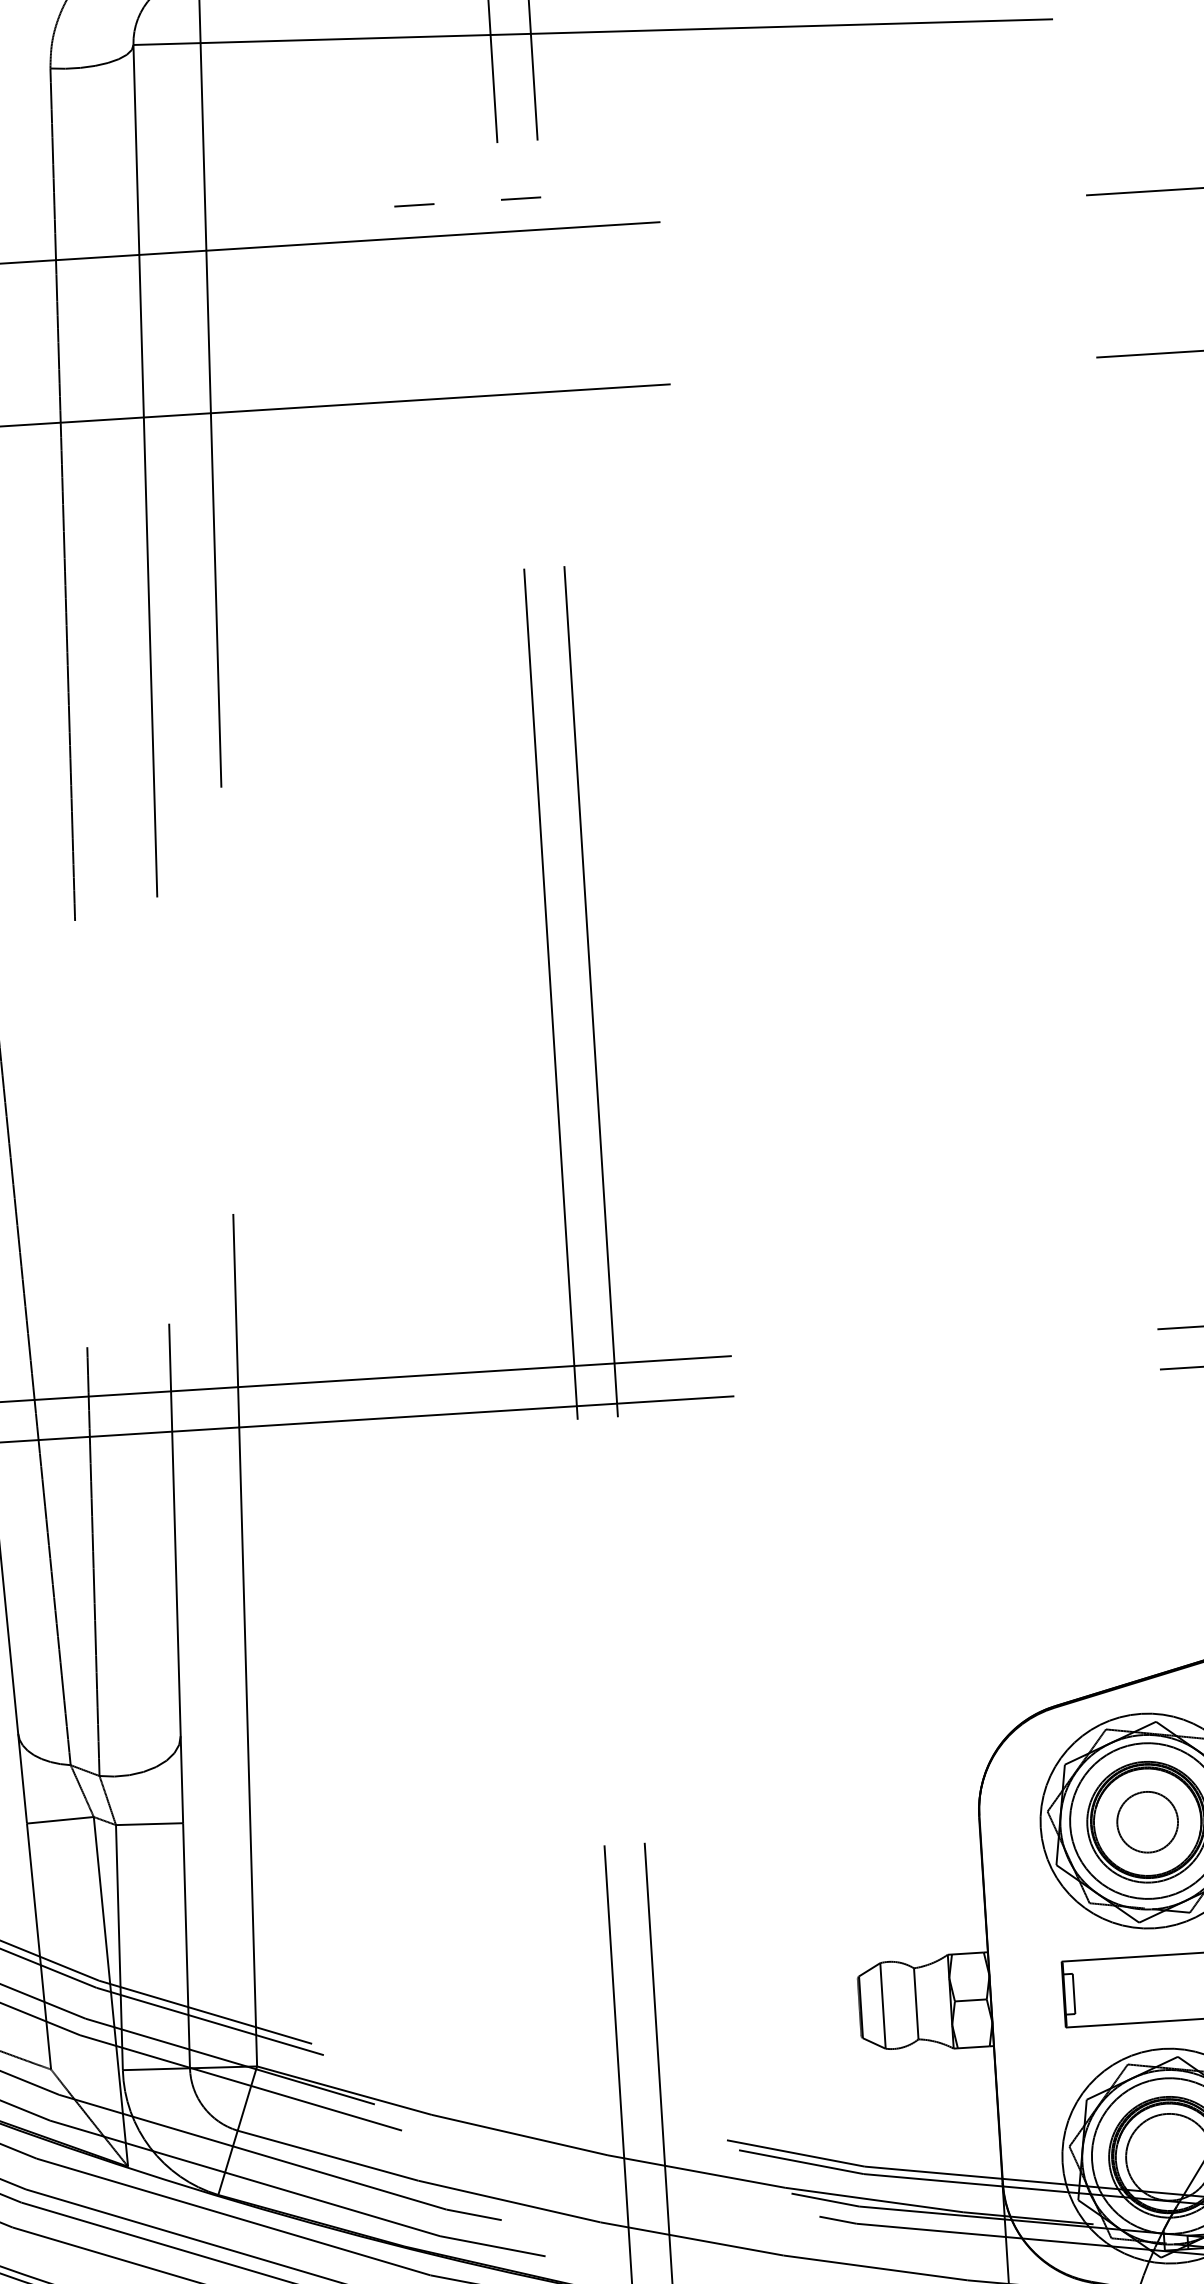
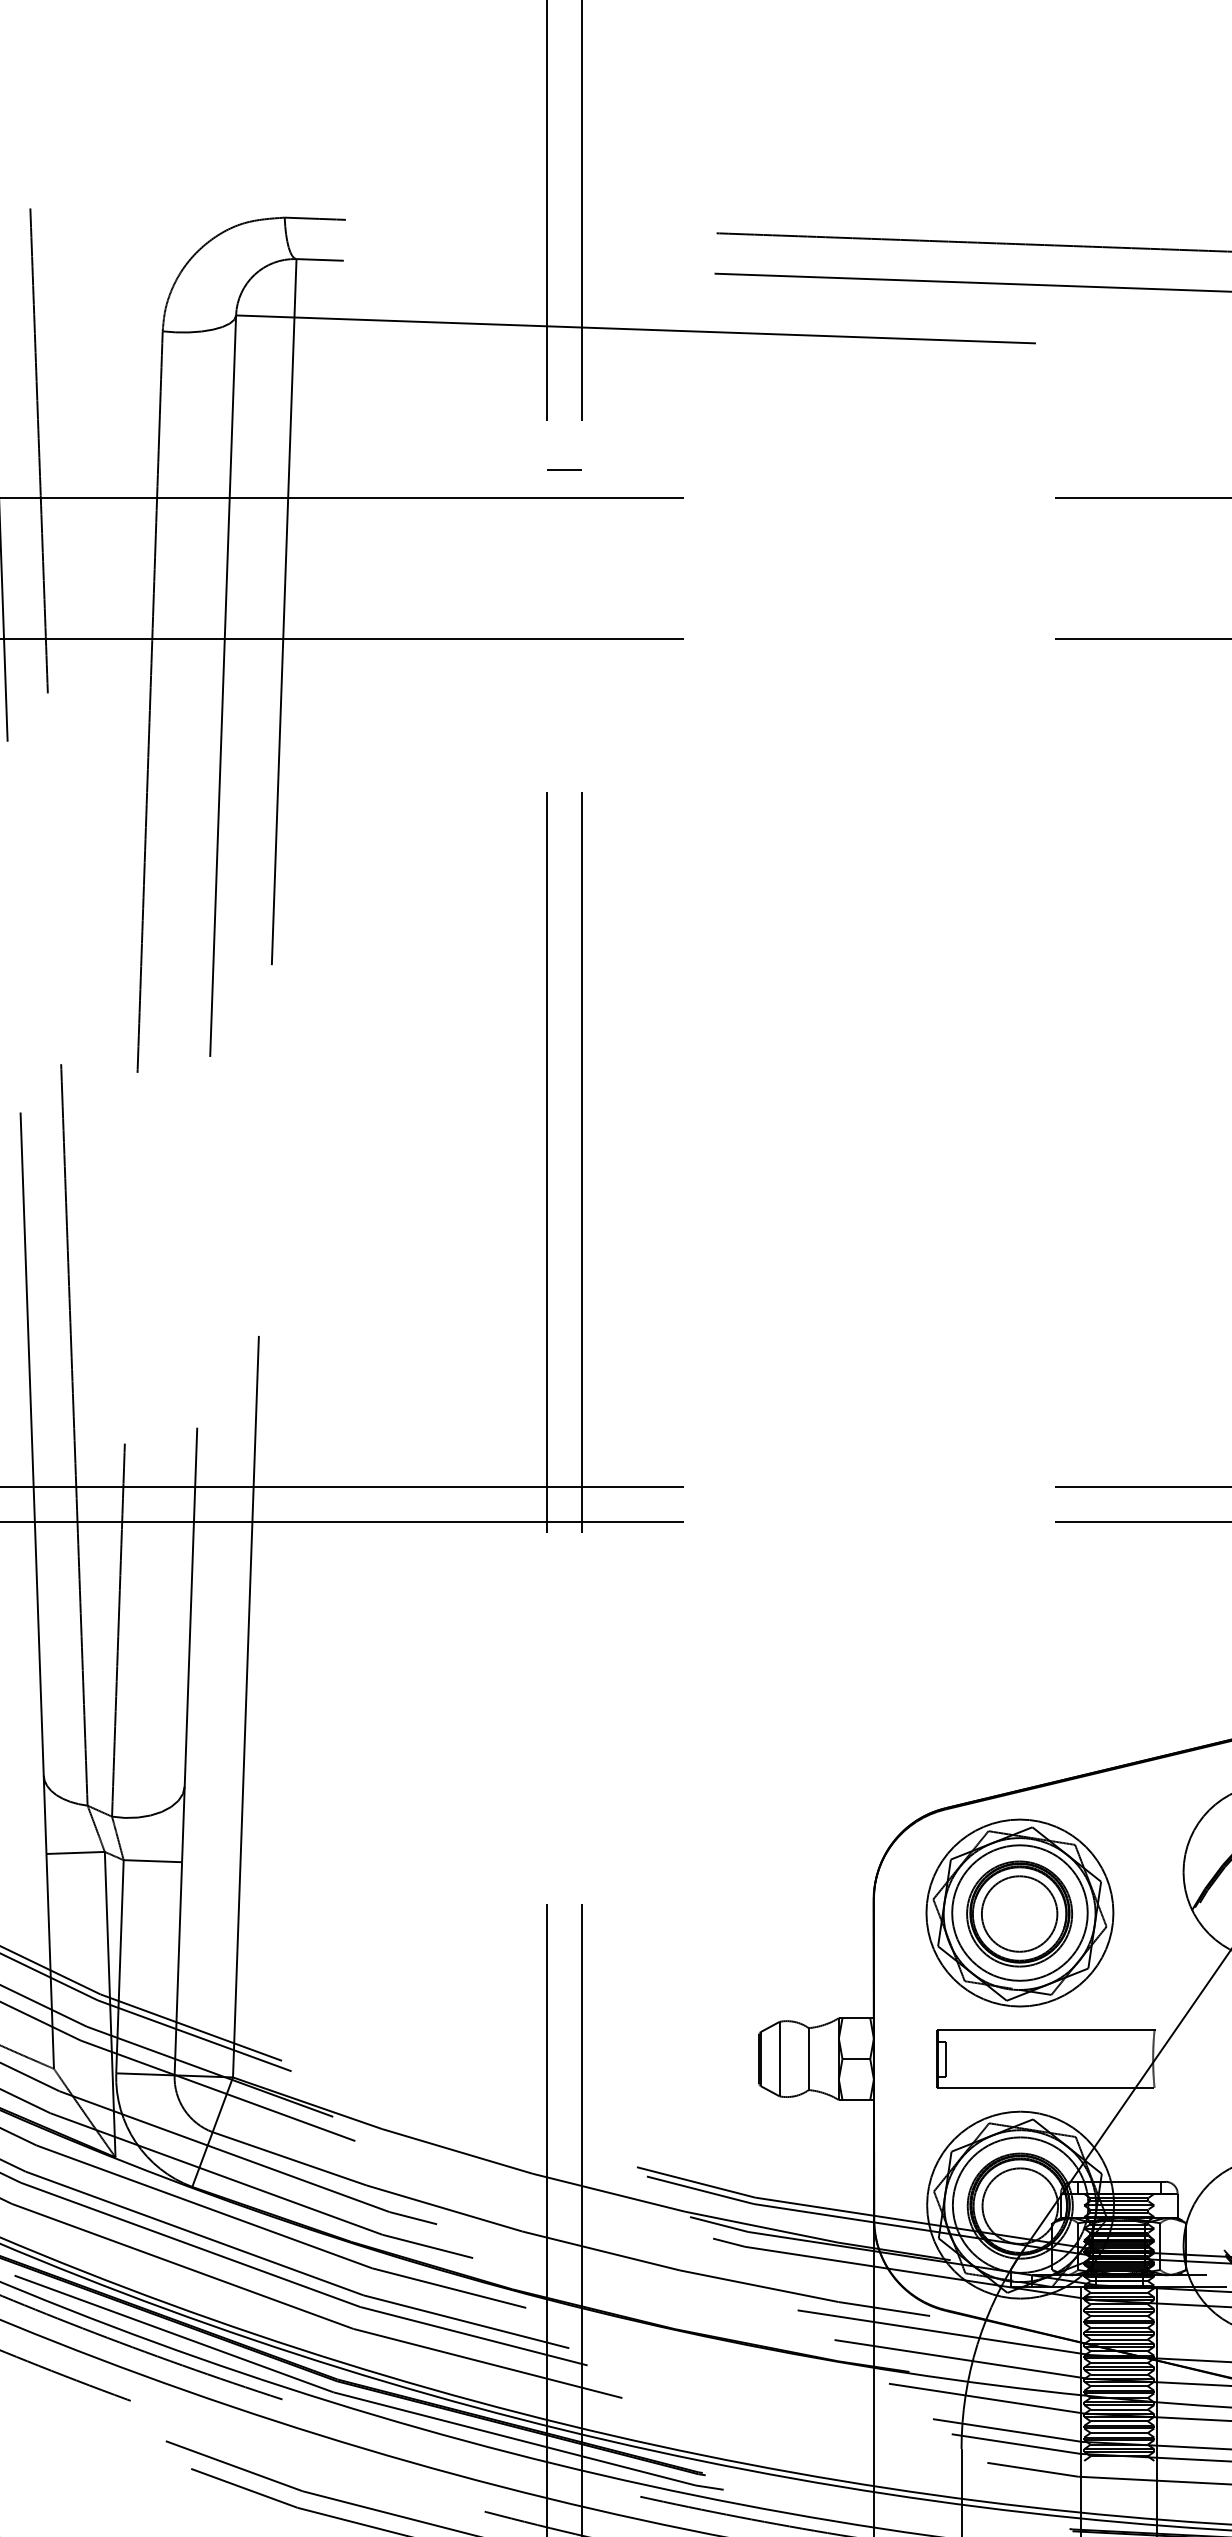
line: (414, 204) -> (471, 469), removed
circle: (1147, 1821) -> (1019, 1913), size x1.43

